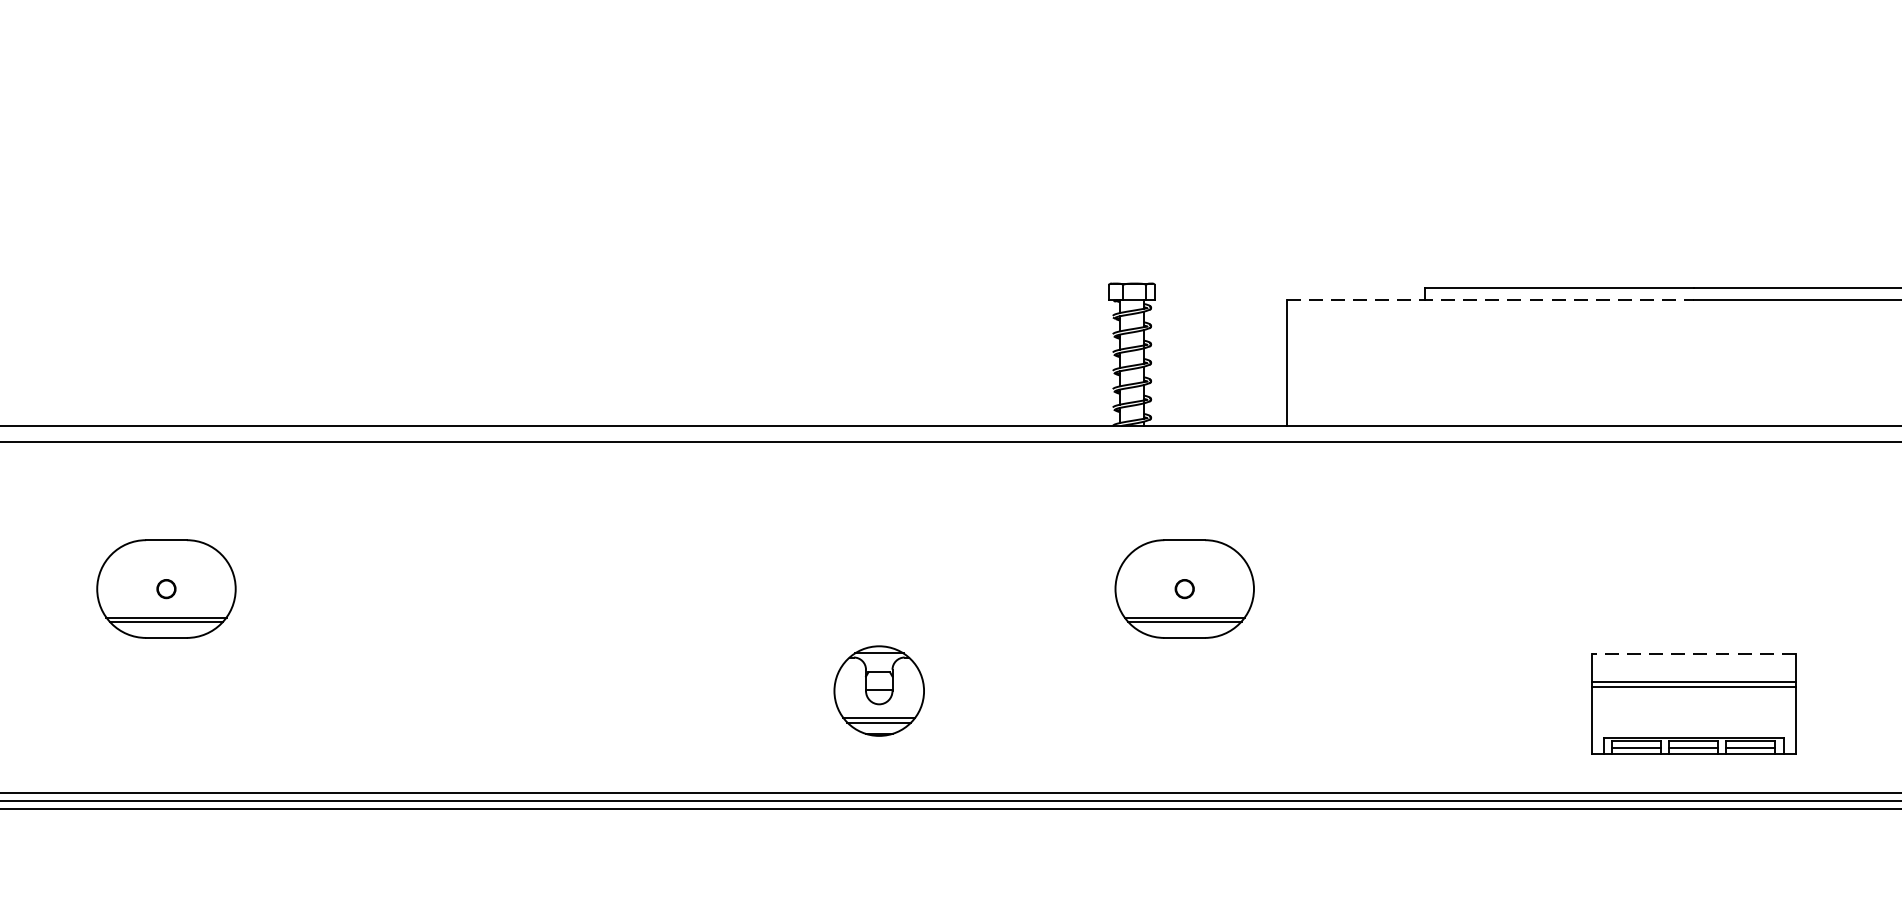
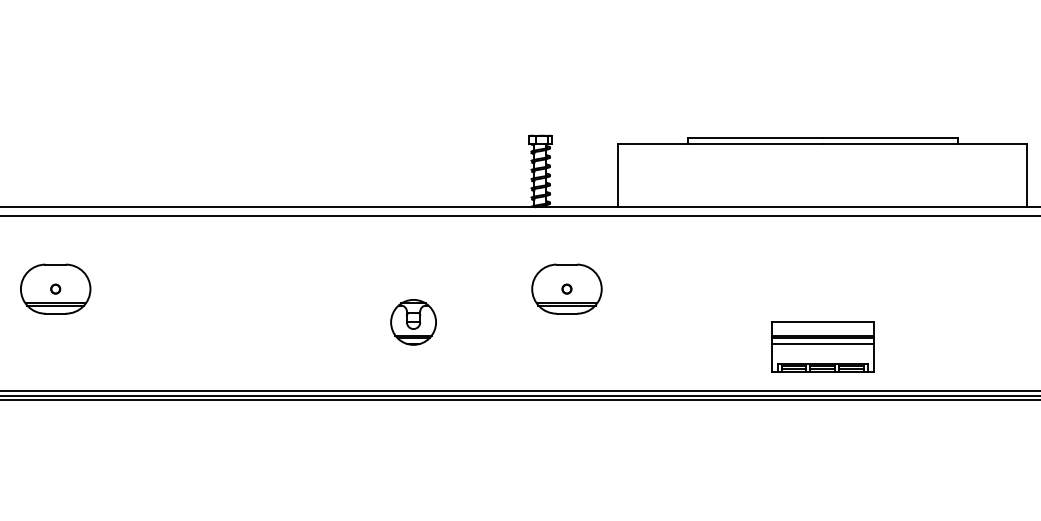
line: (1490, 298) -> (720, 143), dashed -> solid
line: (1693, 653) -> (822, 321), dashed -> solid
part: (879, 691) -> (413, 322), moved
line: (1693, 697) -> (822, 343), added

